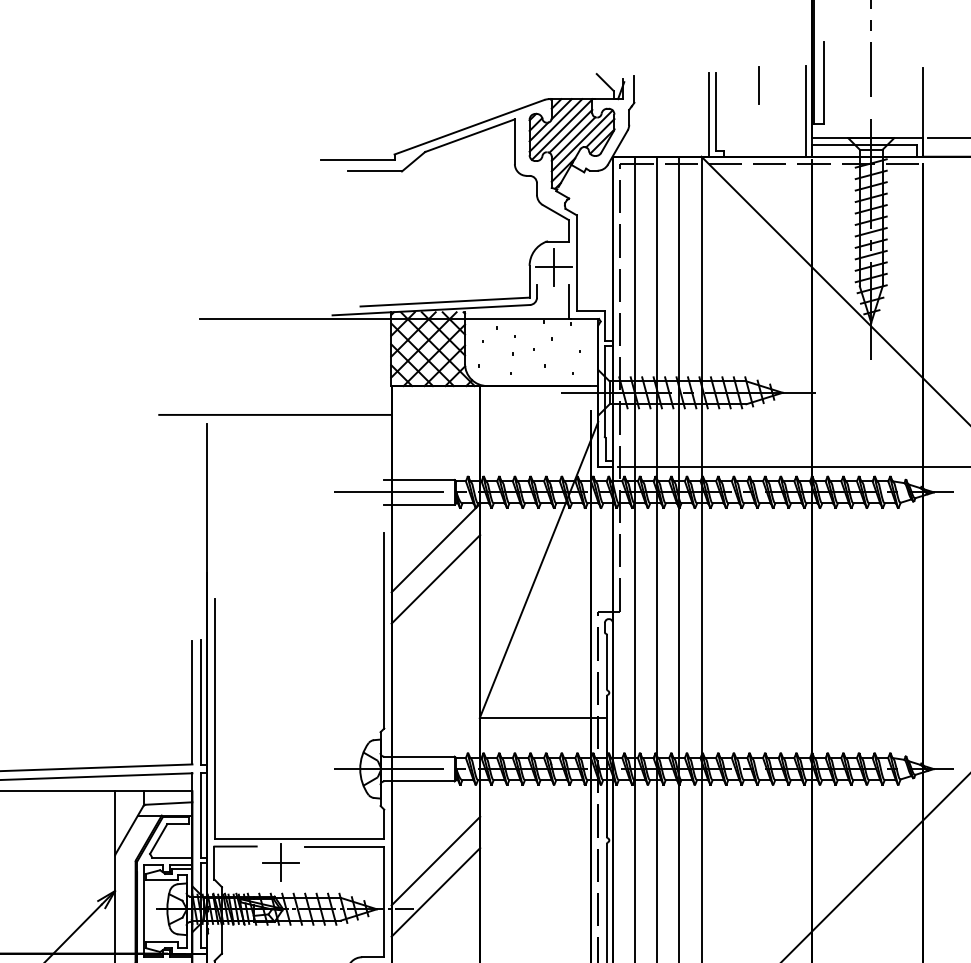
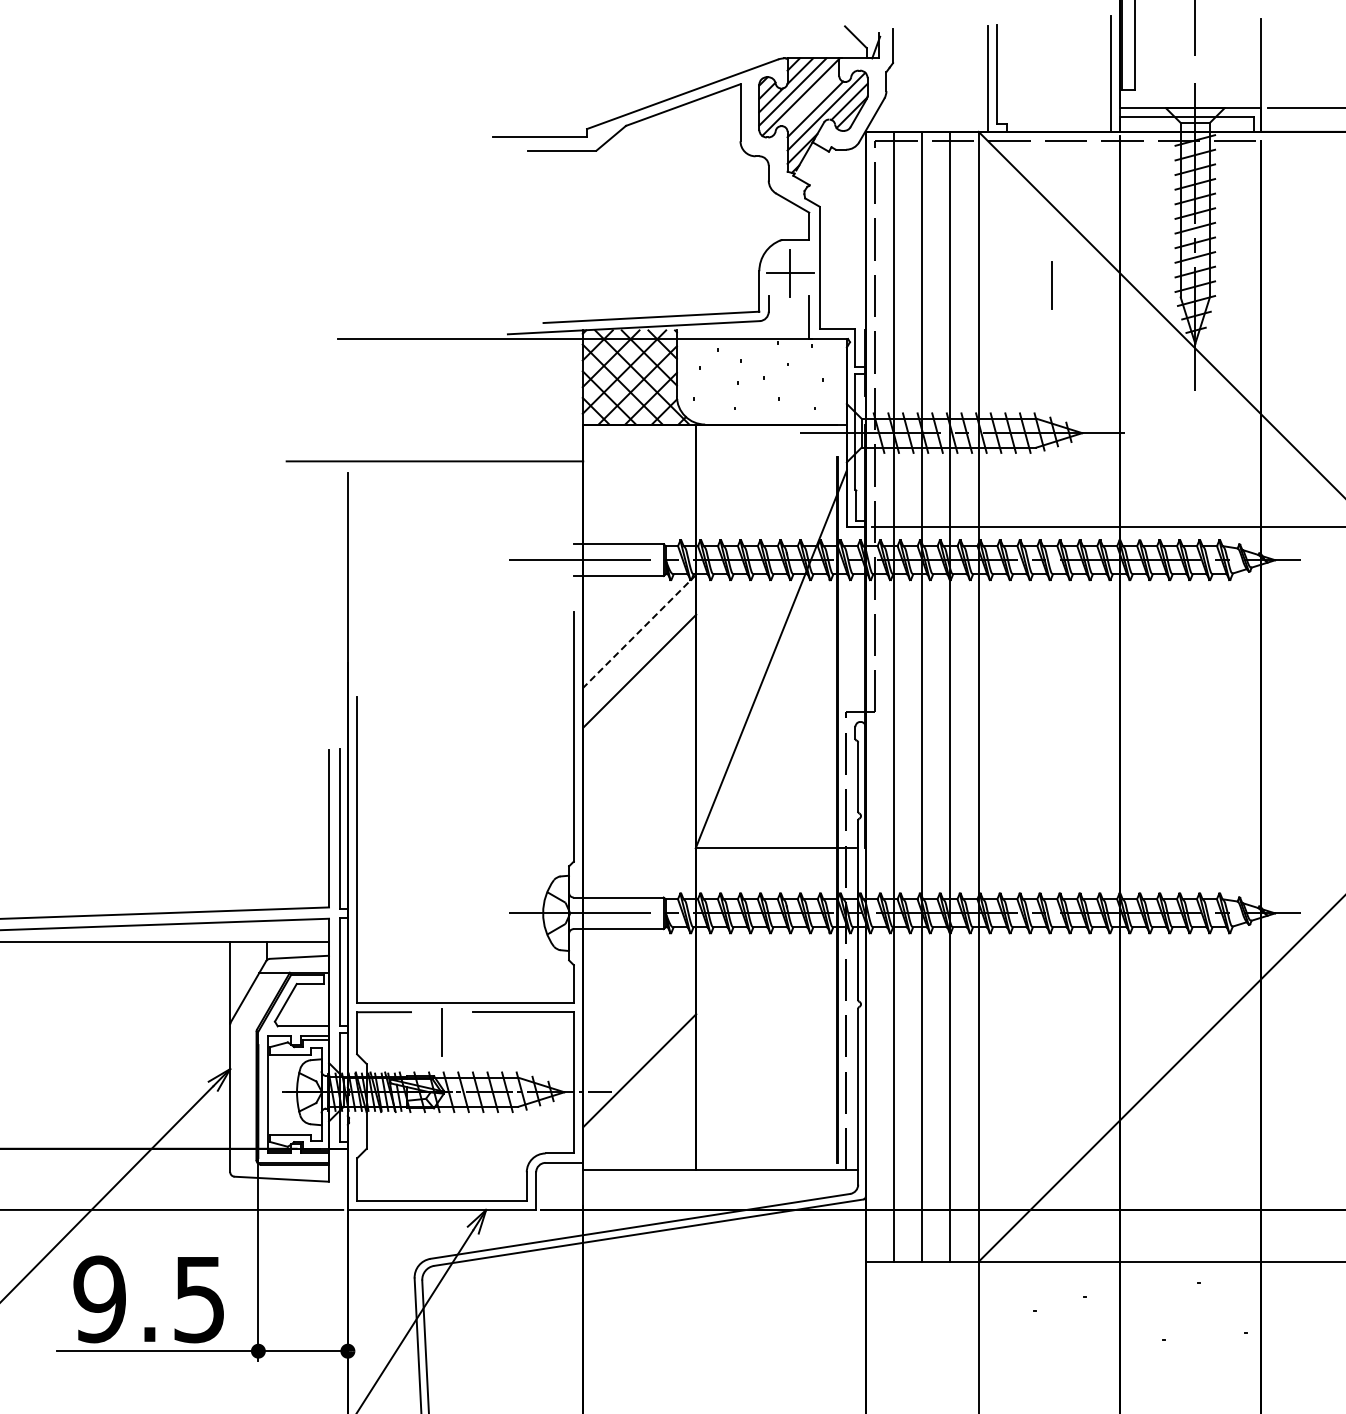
line: (758, 85) -> (1051, 285), moved
line: (570, 131) -> (811, 99), removed
line: (435, 548) -> (639, 631), solid -> dashed
line: (435, 860) -> (639, 1030), removed
line: (280, 862) -> (441, 1032), removed

